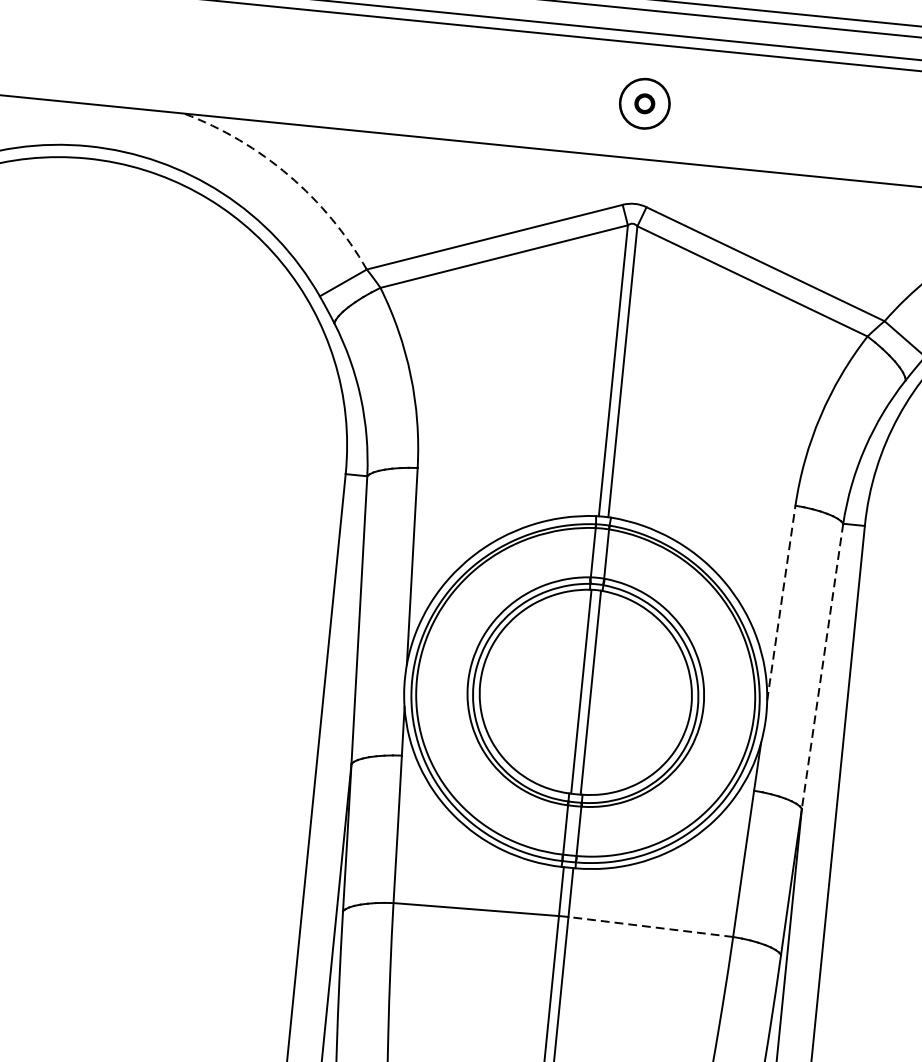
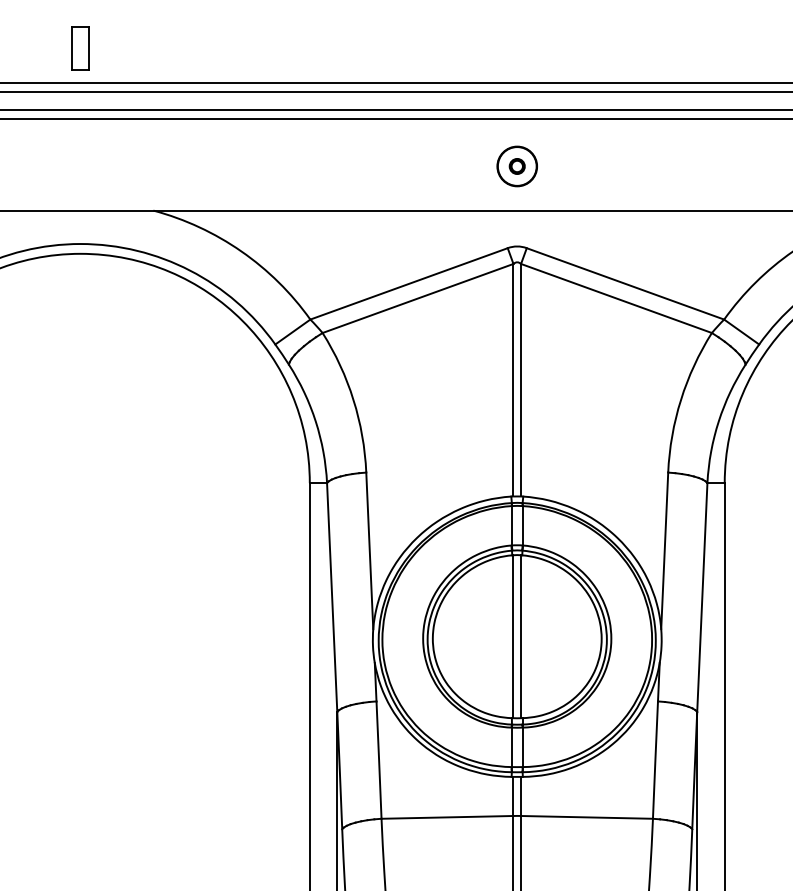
arc: (289, 175) -> (241, 251), dashed -> solid
line: (781, 602) -> (664, 550), dashed -> solid
line: (822, 666) -> (702, 597), dashed -> solid
line: (651, 927) -> (587, 817), dashed -> solid

